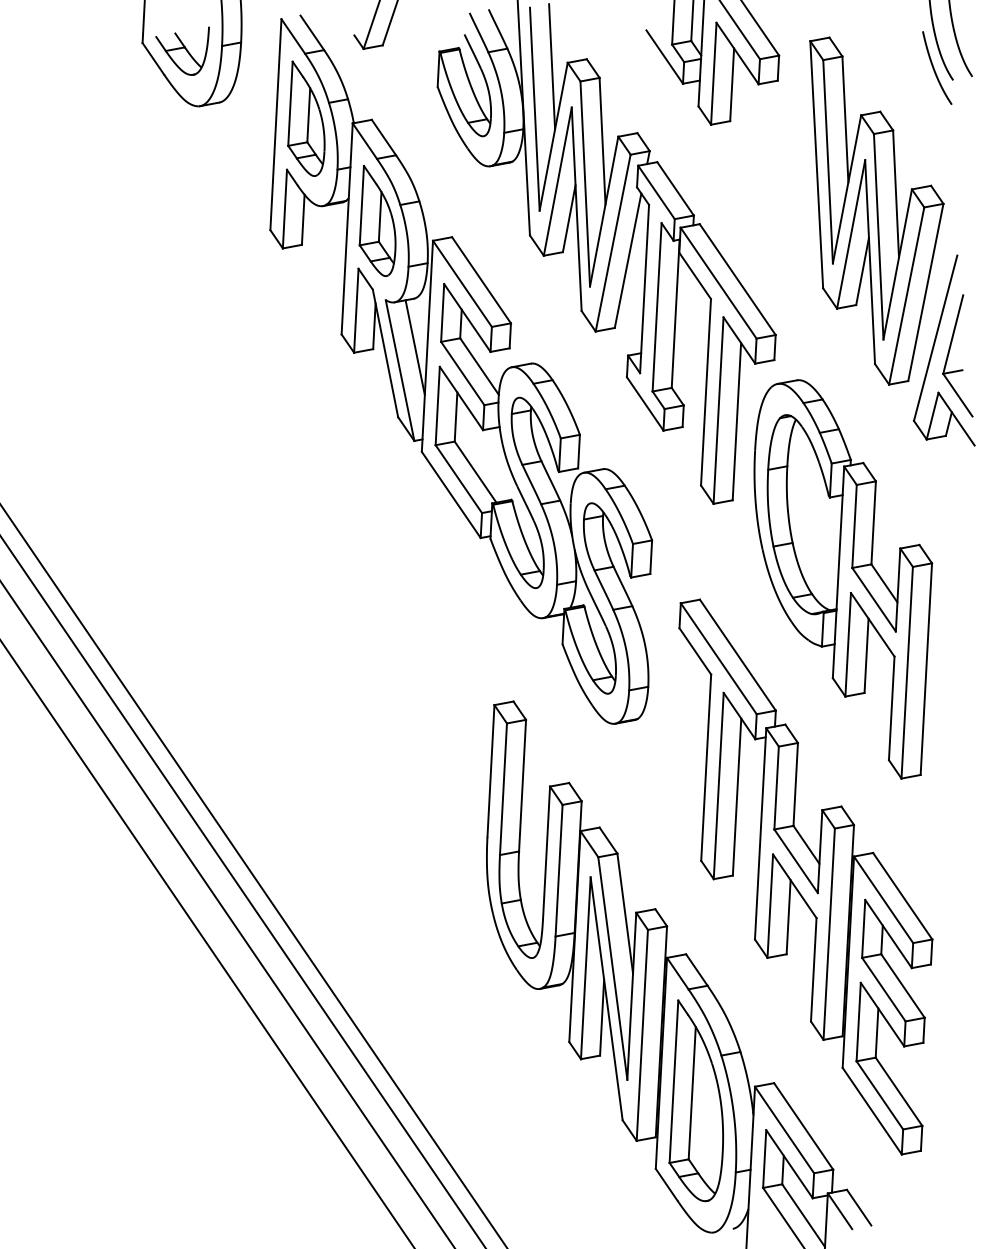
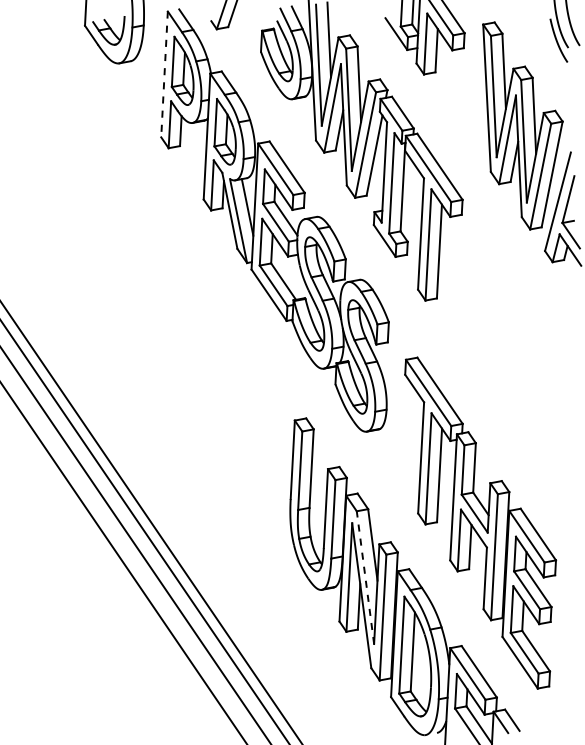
line: (275, 124) -> (164, 74), solid -> dashed
part: (842, 579) -> (502, 345), removed
line: (612, 968) -> (365, 577), solid -> dashed

